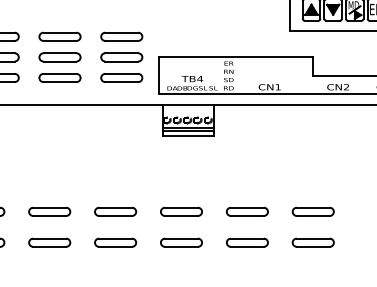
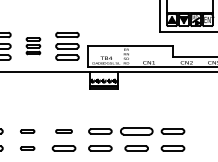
part: (60, 55) -> (33, 45), size x0.6
part: (49, 211) -> (27, 131), size x0.6
part: (114, 211) -> (63, 131), size x0.7
part: (247, 211) -> (136, 131), size x1.4
part: (49, 242) -> (27, 148), size x0.6

